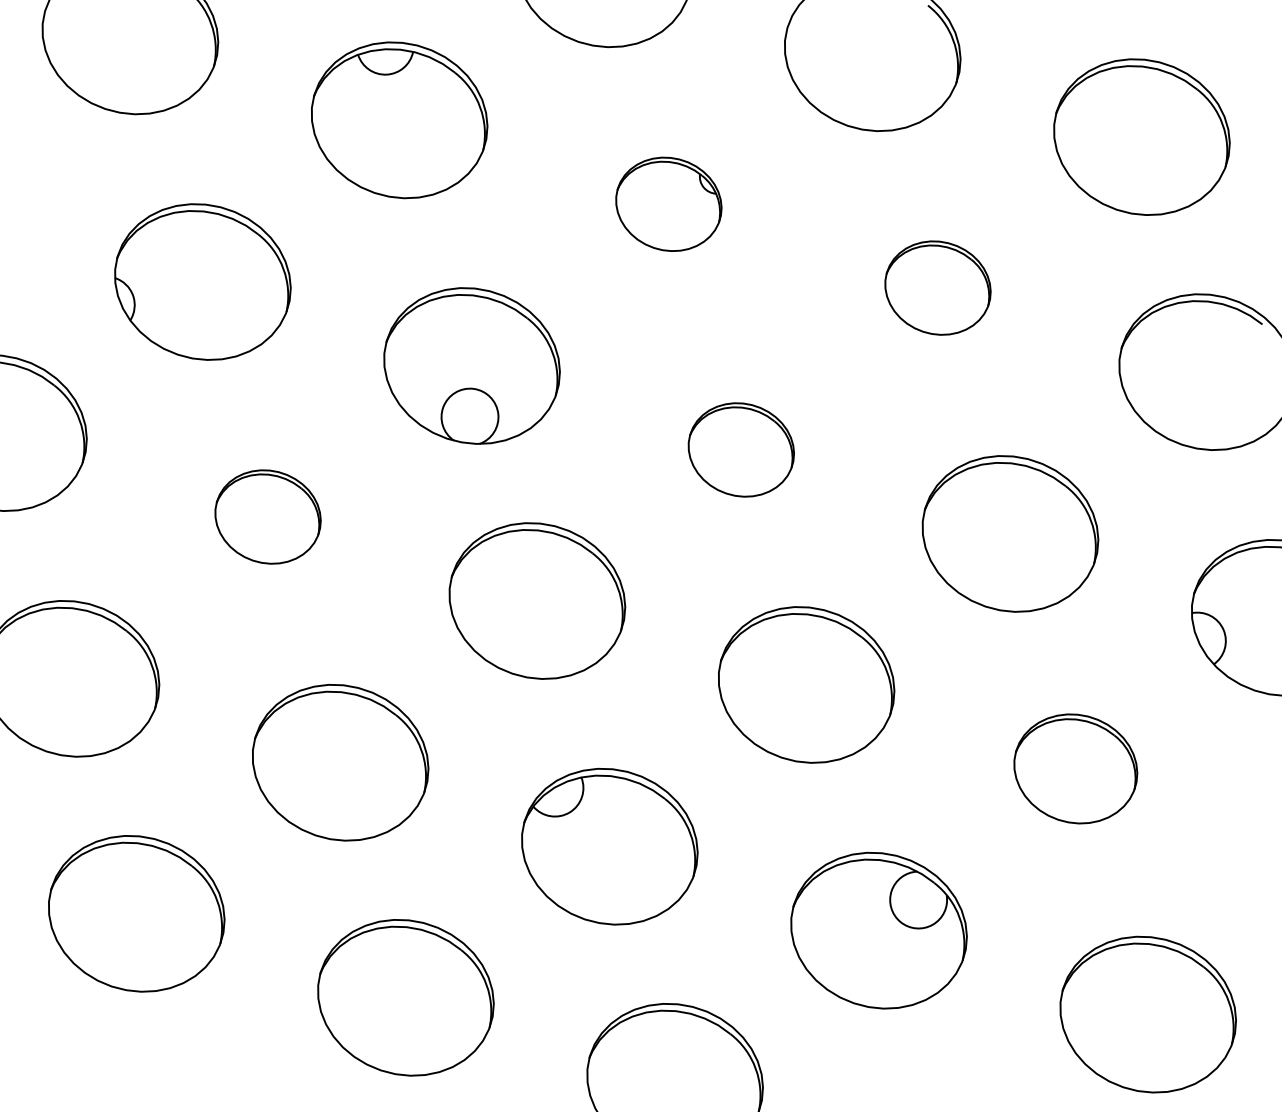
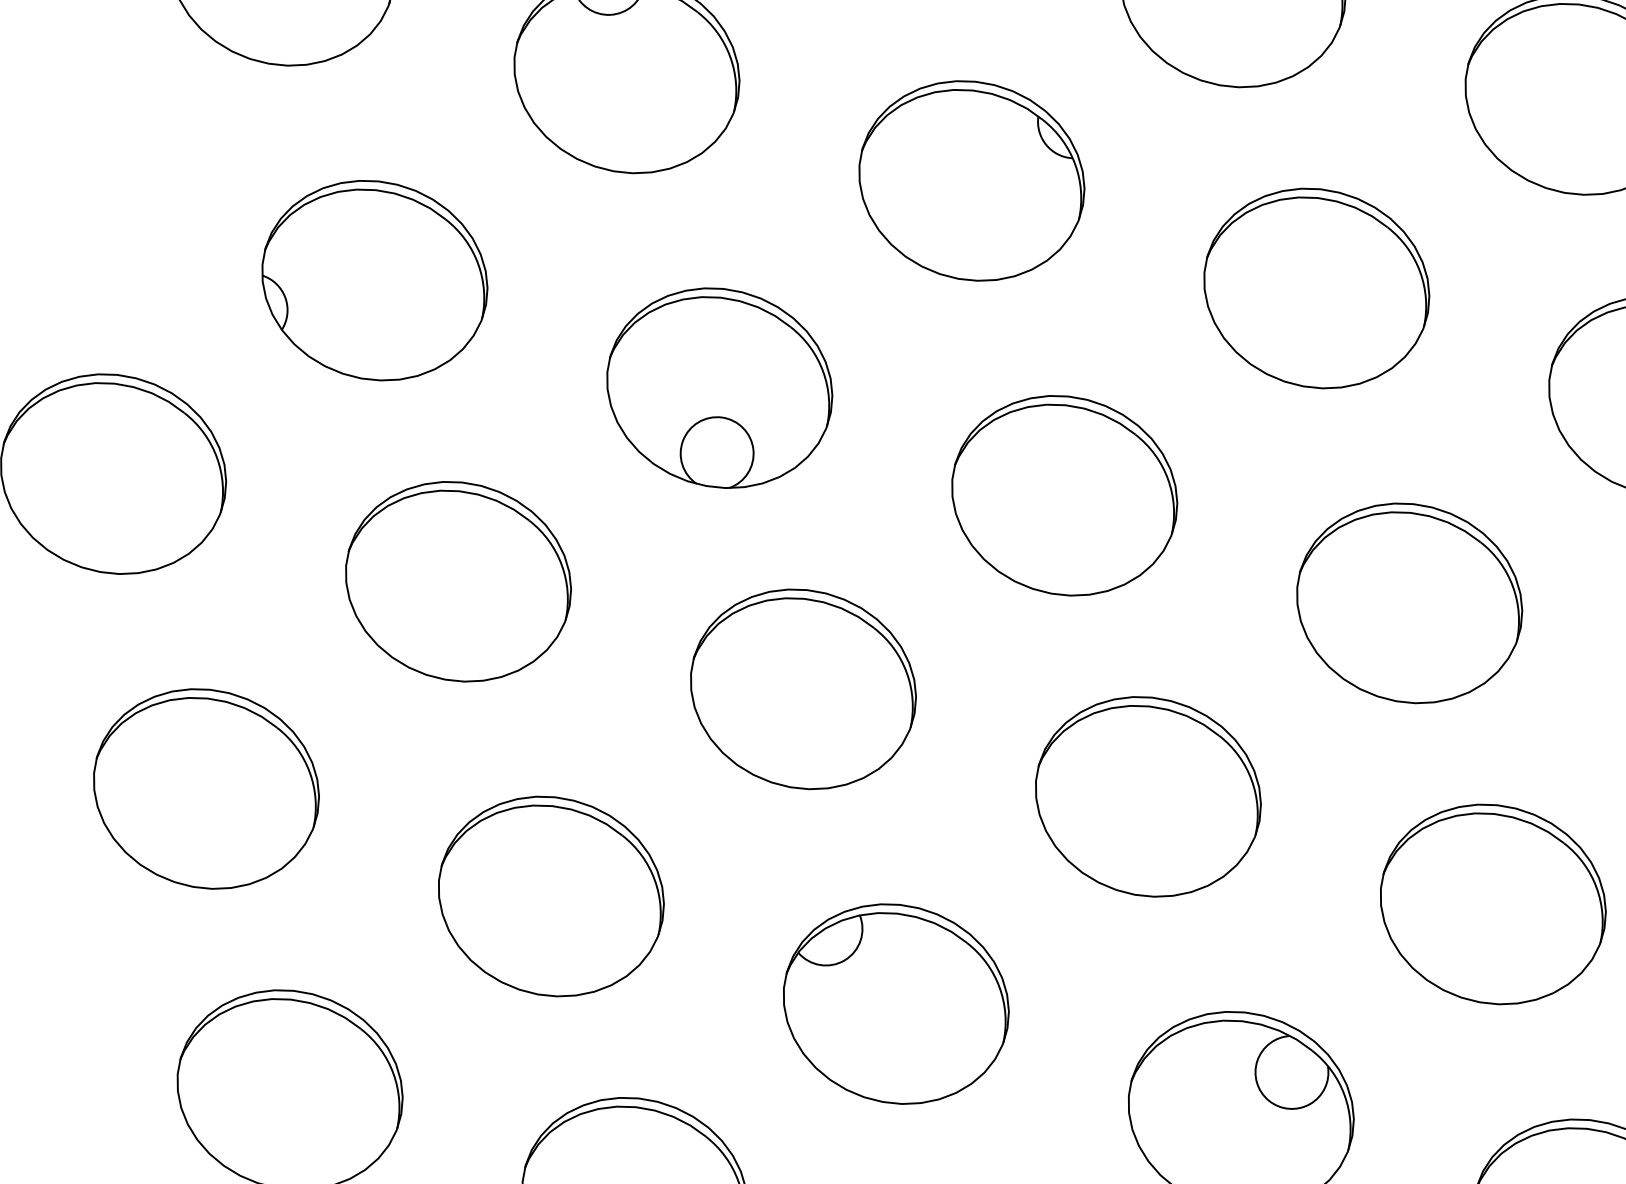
part: (668, 204) -> (971, 181), size x1.67
part: (937, 287) -> (1316, 287), size x1.67
part: (741, 449) -> (1065, 495), size x1.67
part: (267, 516) -> (457, 581), size x1.67
part: (1075, 768) -> (1492, 903), size x1.43

